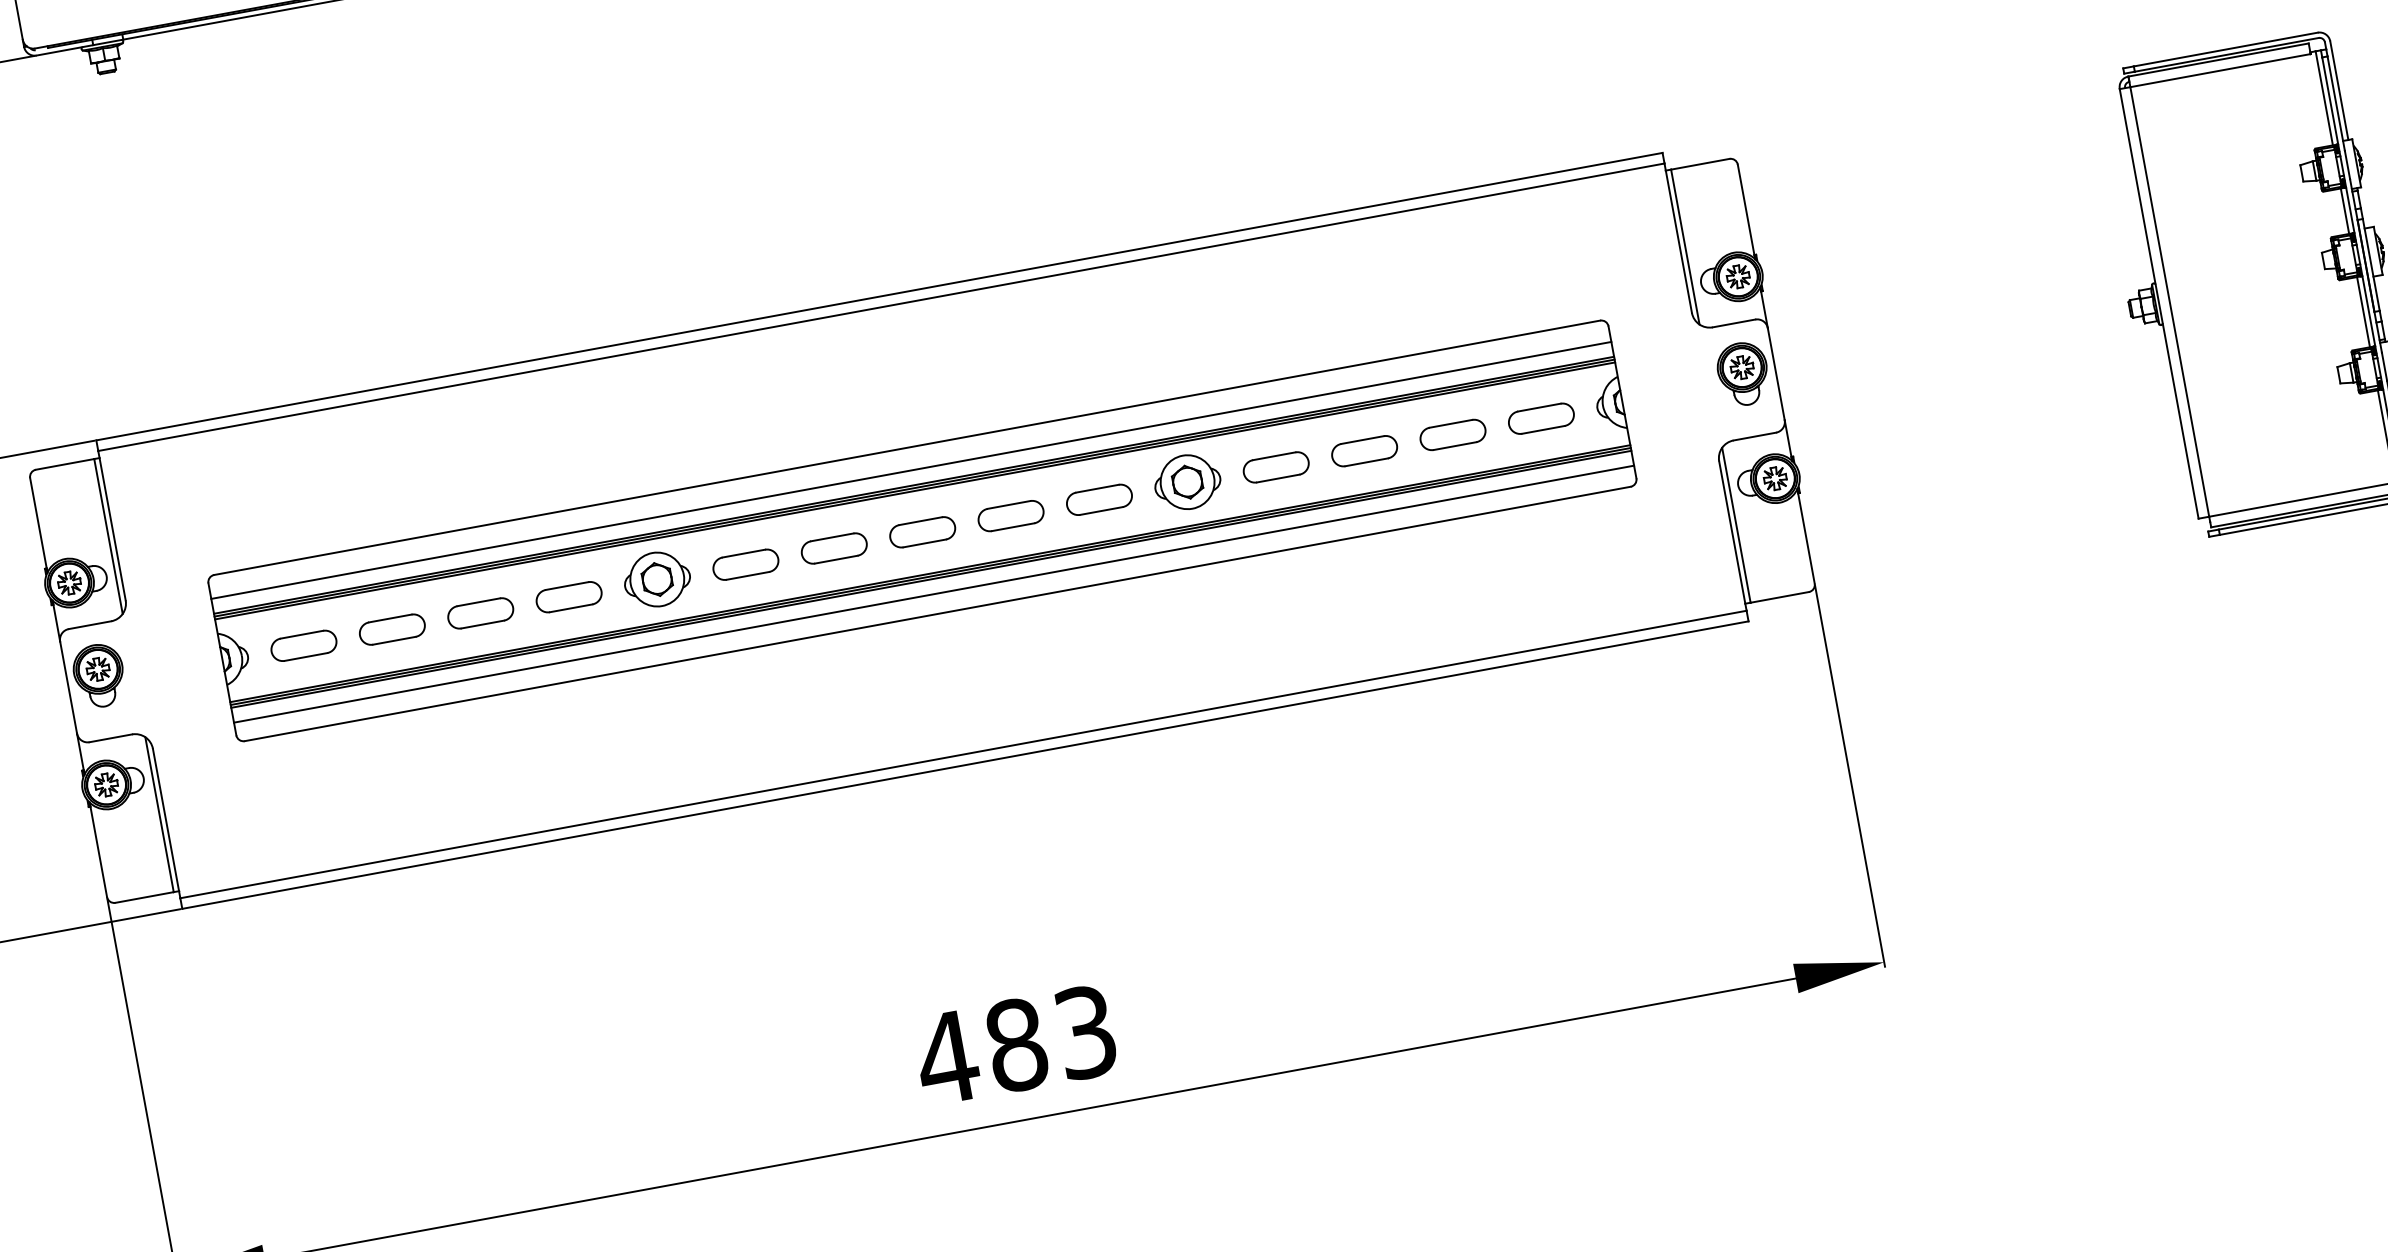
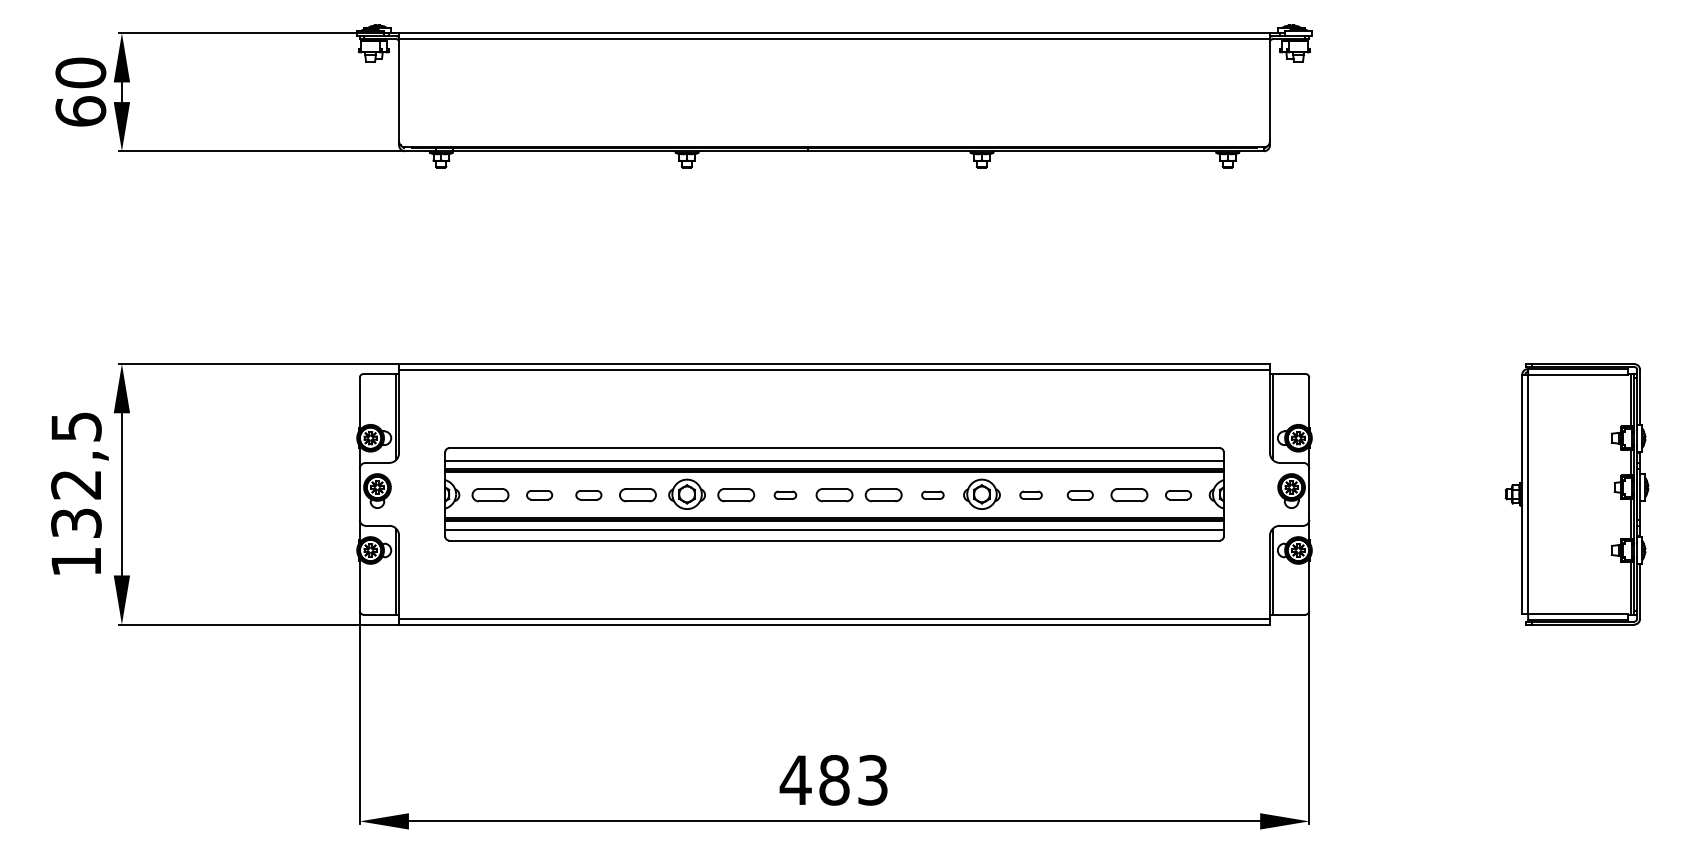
part: (1541, 419) -> (1178, 495), size x0.7
part: (1365, 451) -> (1080, 495), size x0.7
part: (1275, 468) -> (1030, 495), size x0.6
part: (1098, 500) -> (932, 495), size x0.6
part: (834, 549) -> (785, 495), size x0.6
part: (480, 614) -> (588, 495), size x0.7
part: (392, 630) -> (539, 495), size x0.7

